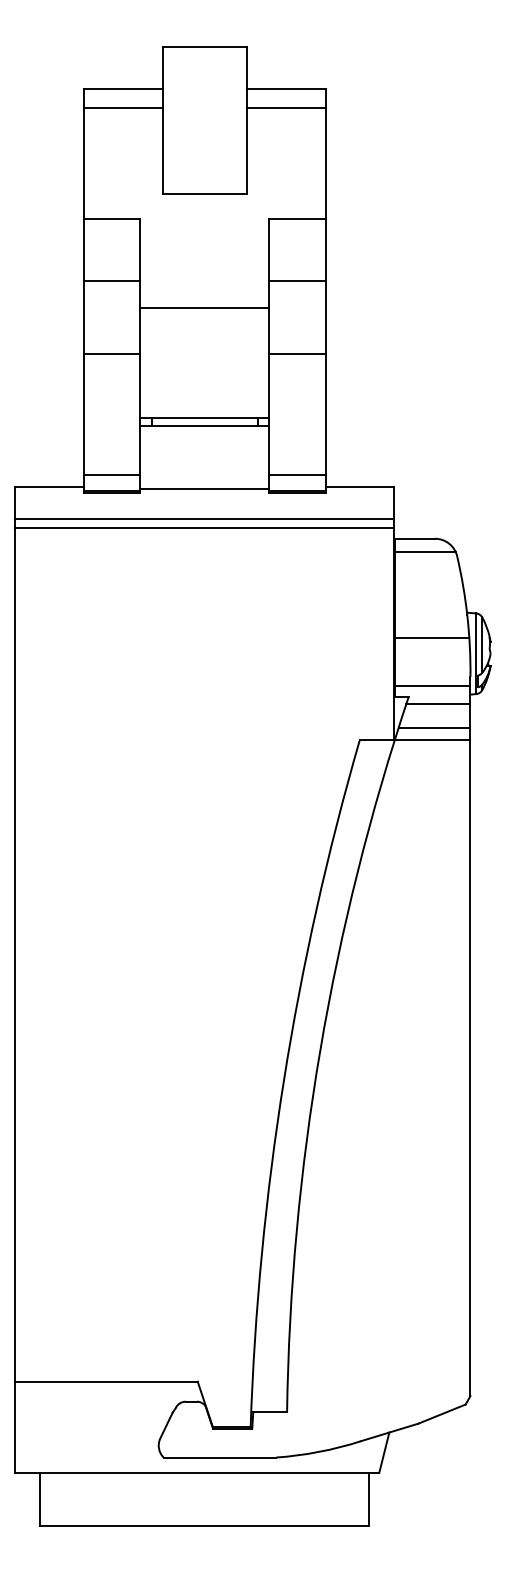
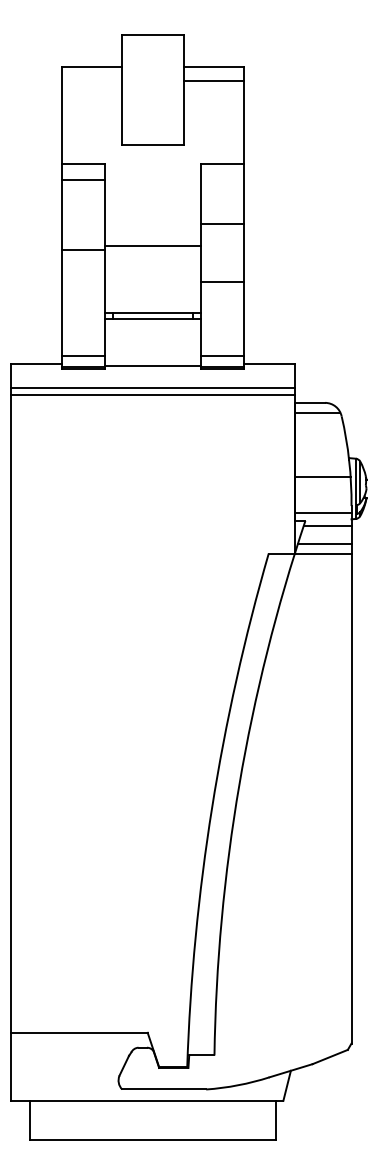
line: (123, 107) -> (92, 80), removed
line: (111, 281) -> (83, 179), moved
line: (297, 281) -> (222, 224), moved
line: (204, 307) -> (152, 245), moved
line: (111, 353) -> (83, 250), moved
line: (297, 353) -> (222, 281), moved

